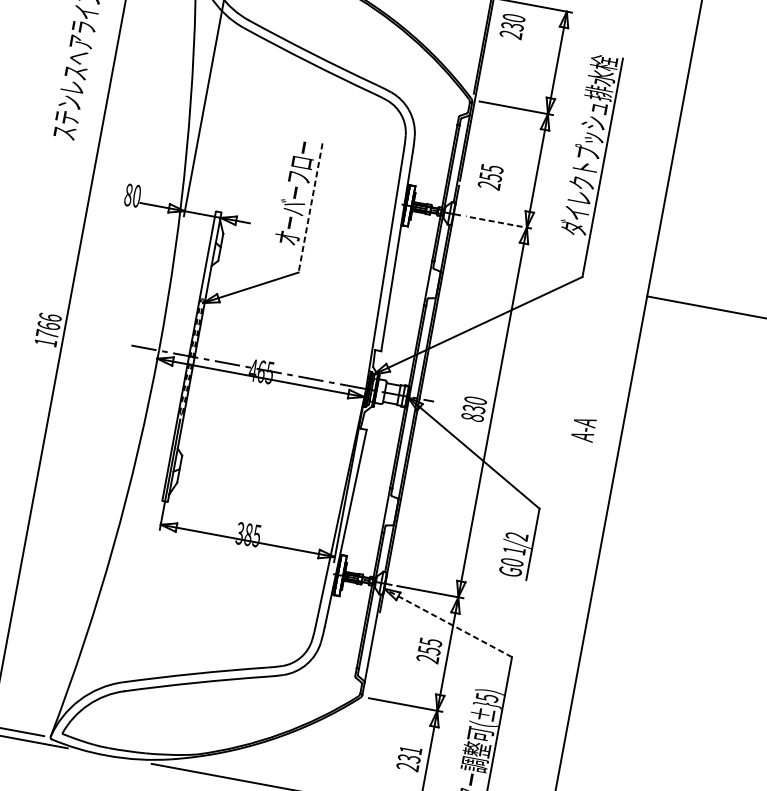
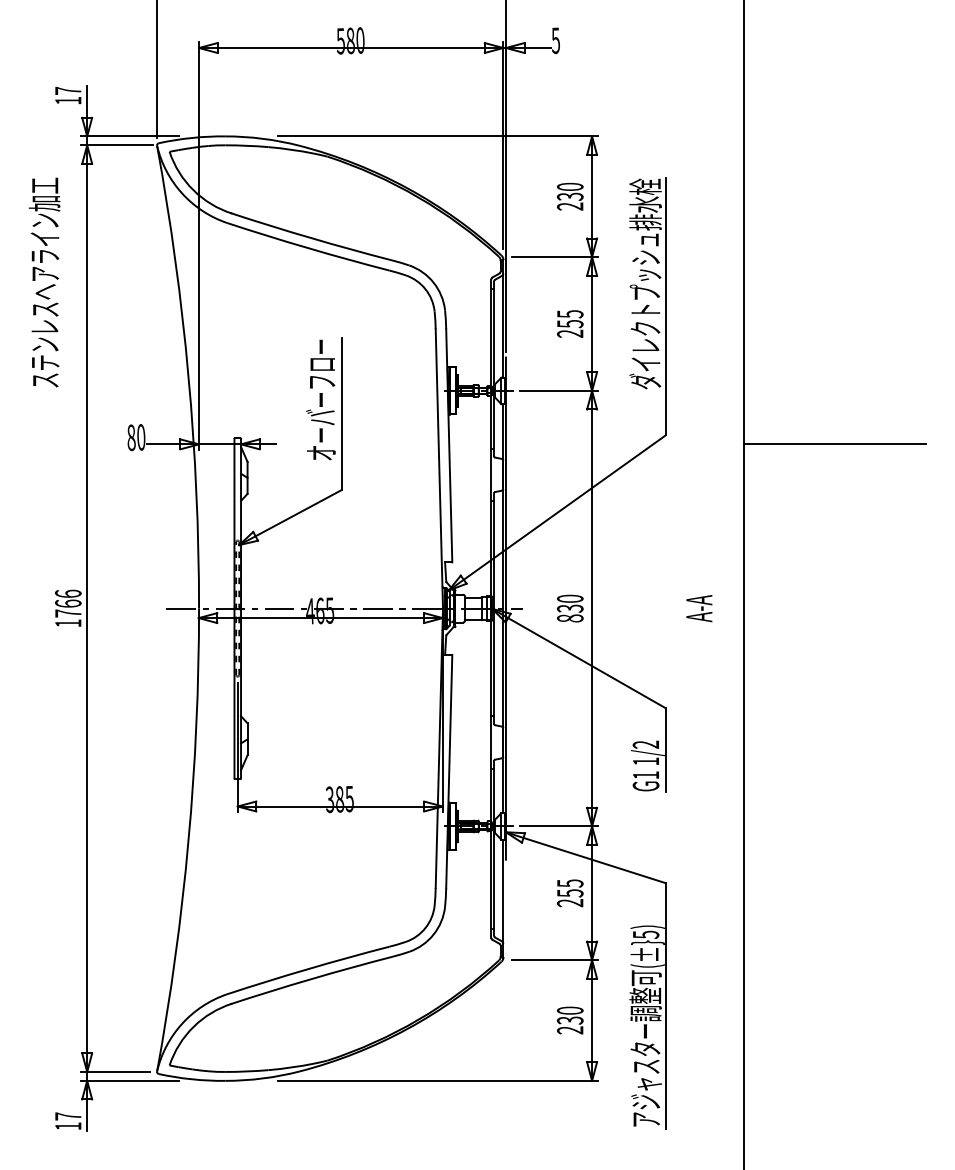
text: (512, 26) -> (570, 196), moved
text: (491, 176) -> (570, 323), moved
line: (310, 208) -> (341, 414), dashed -> solid
line: (499, 222) -> (559, 390), dashed -> solid
text: (511, 562) -> (645, 775), G0 -> G1
line: (447, 622) -> (585, 857), dashed -> solid
text: (411, 750) -> (570, 1010), 231 -> 230

